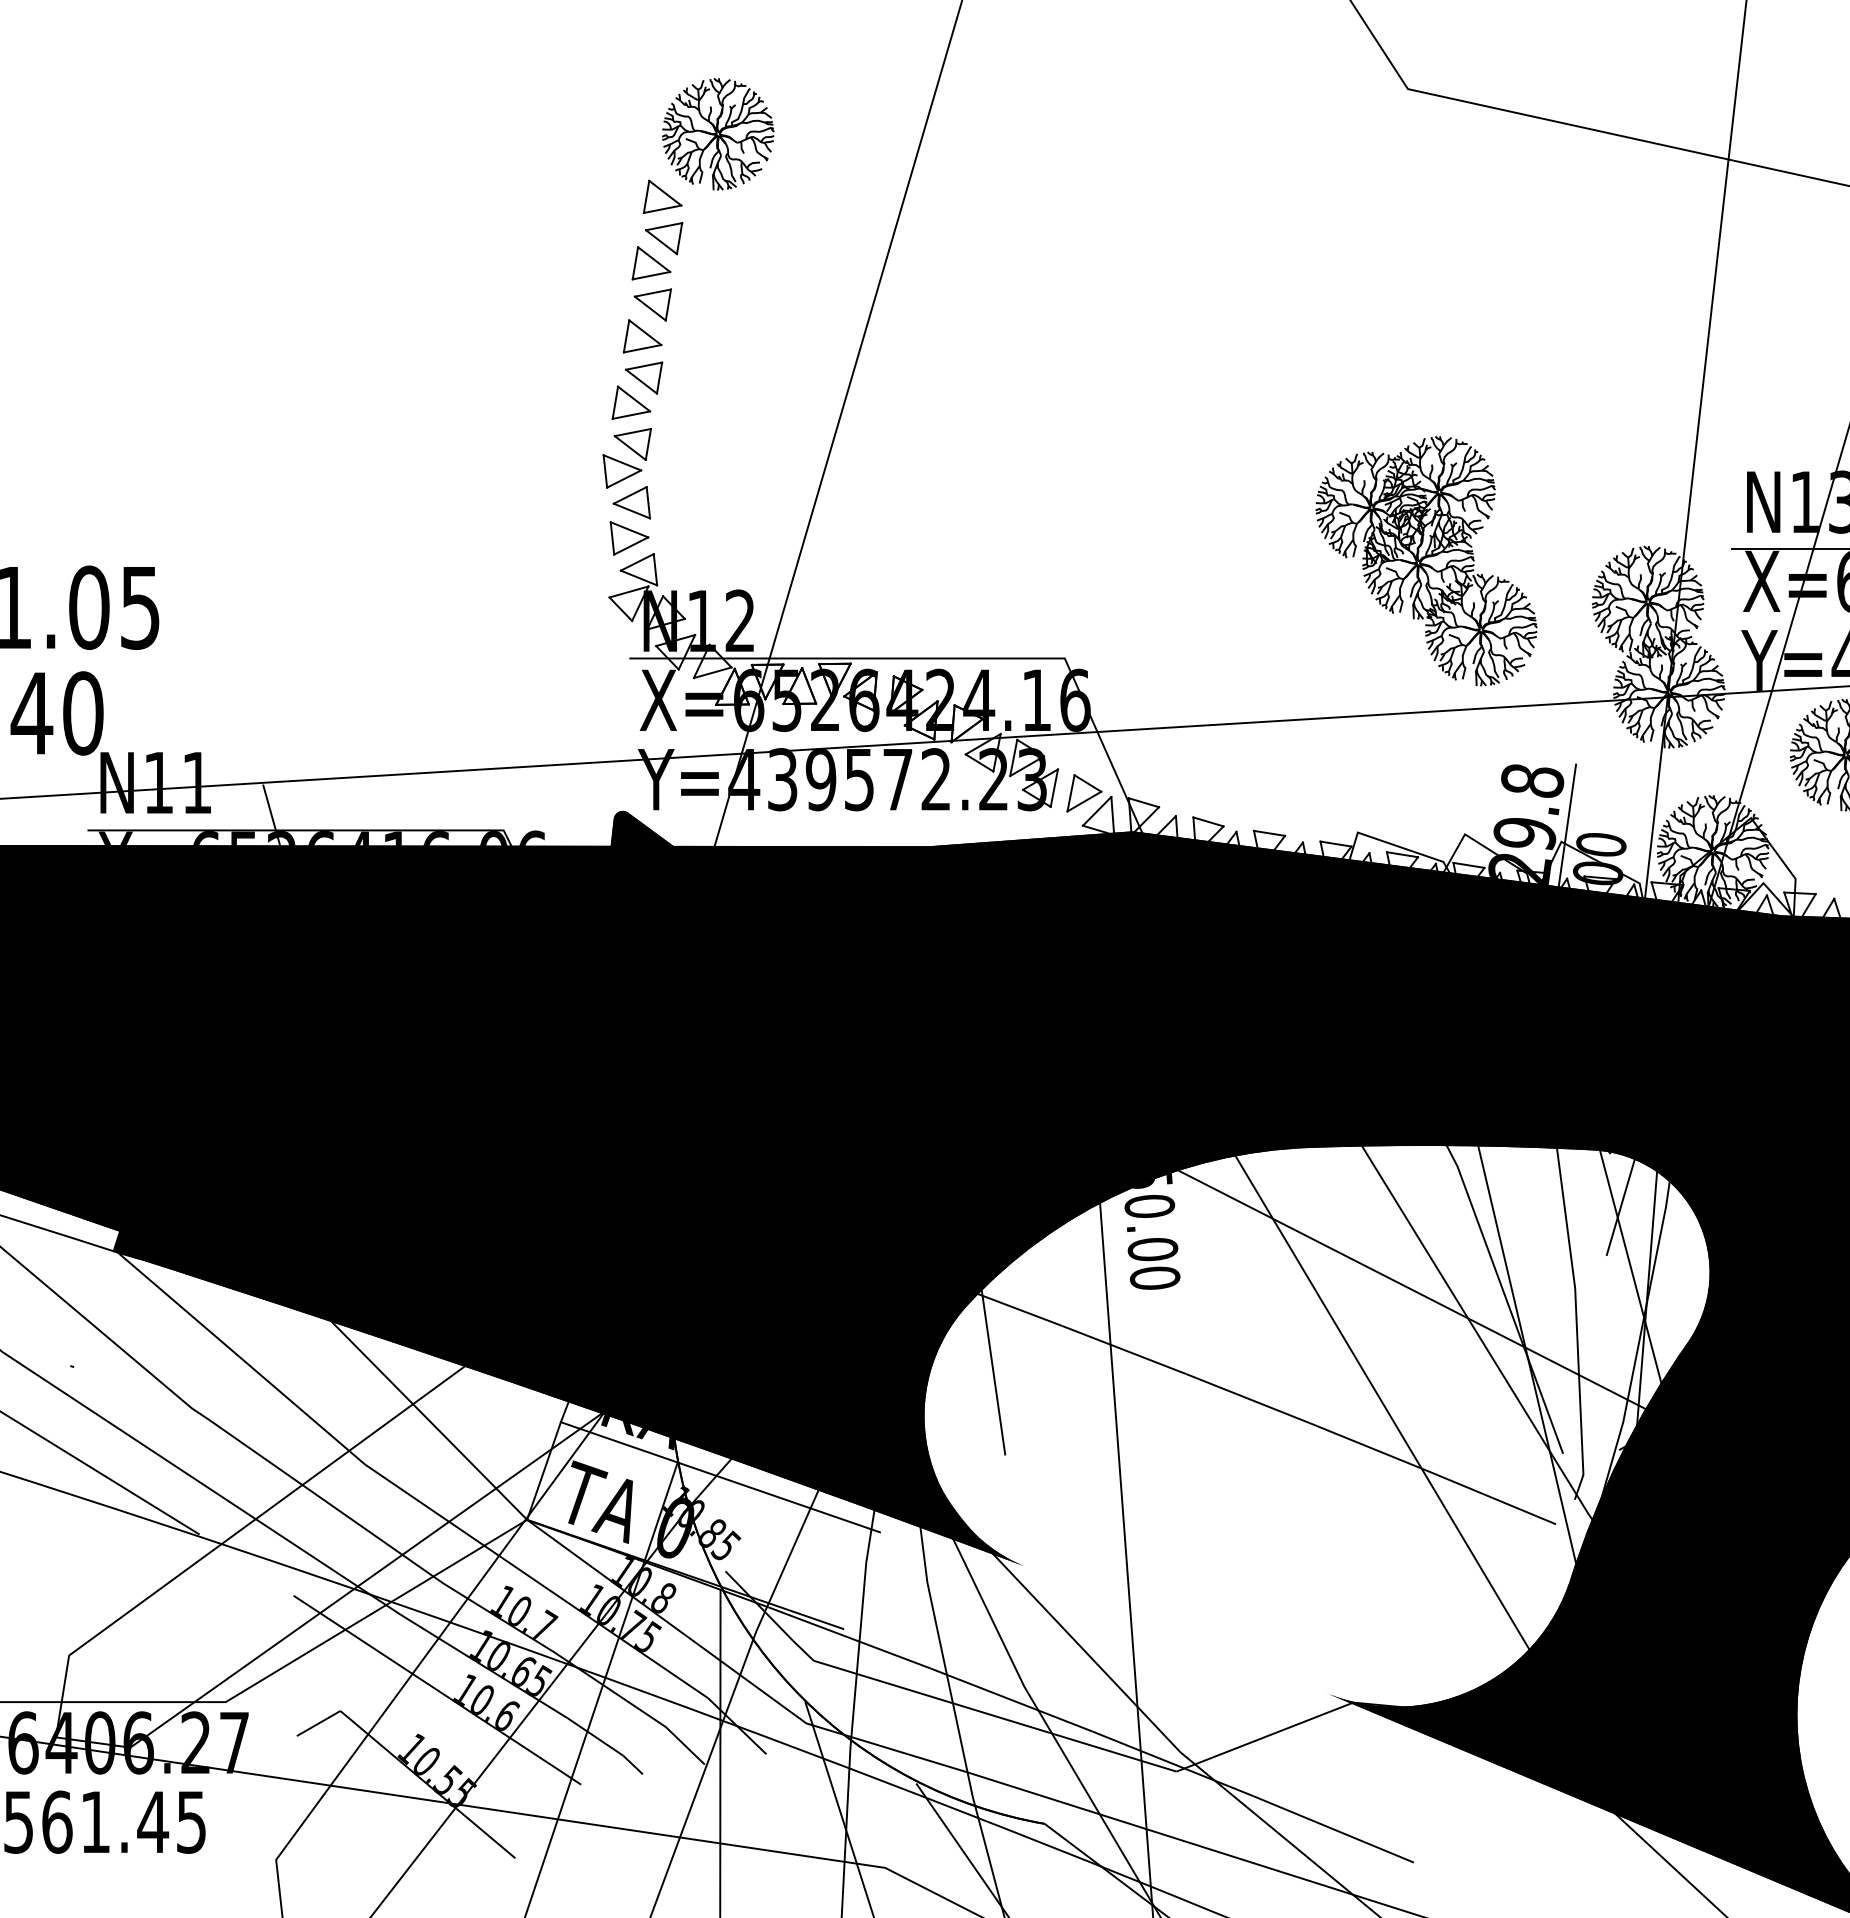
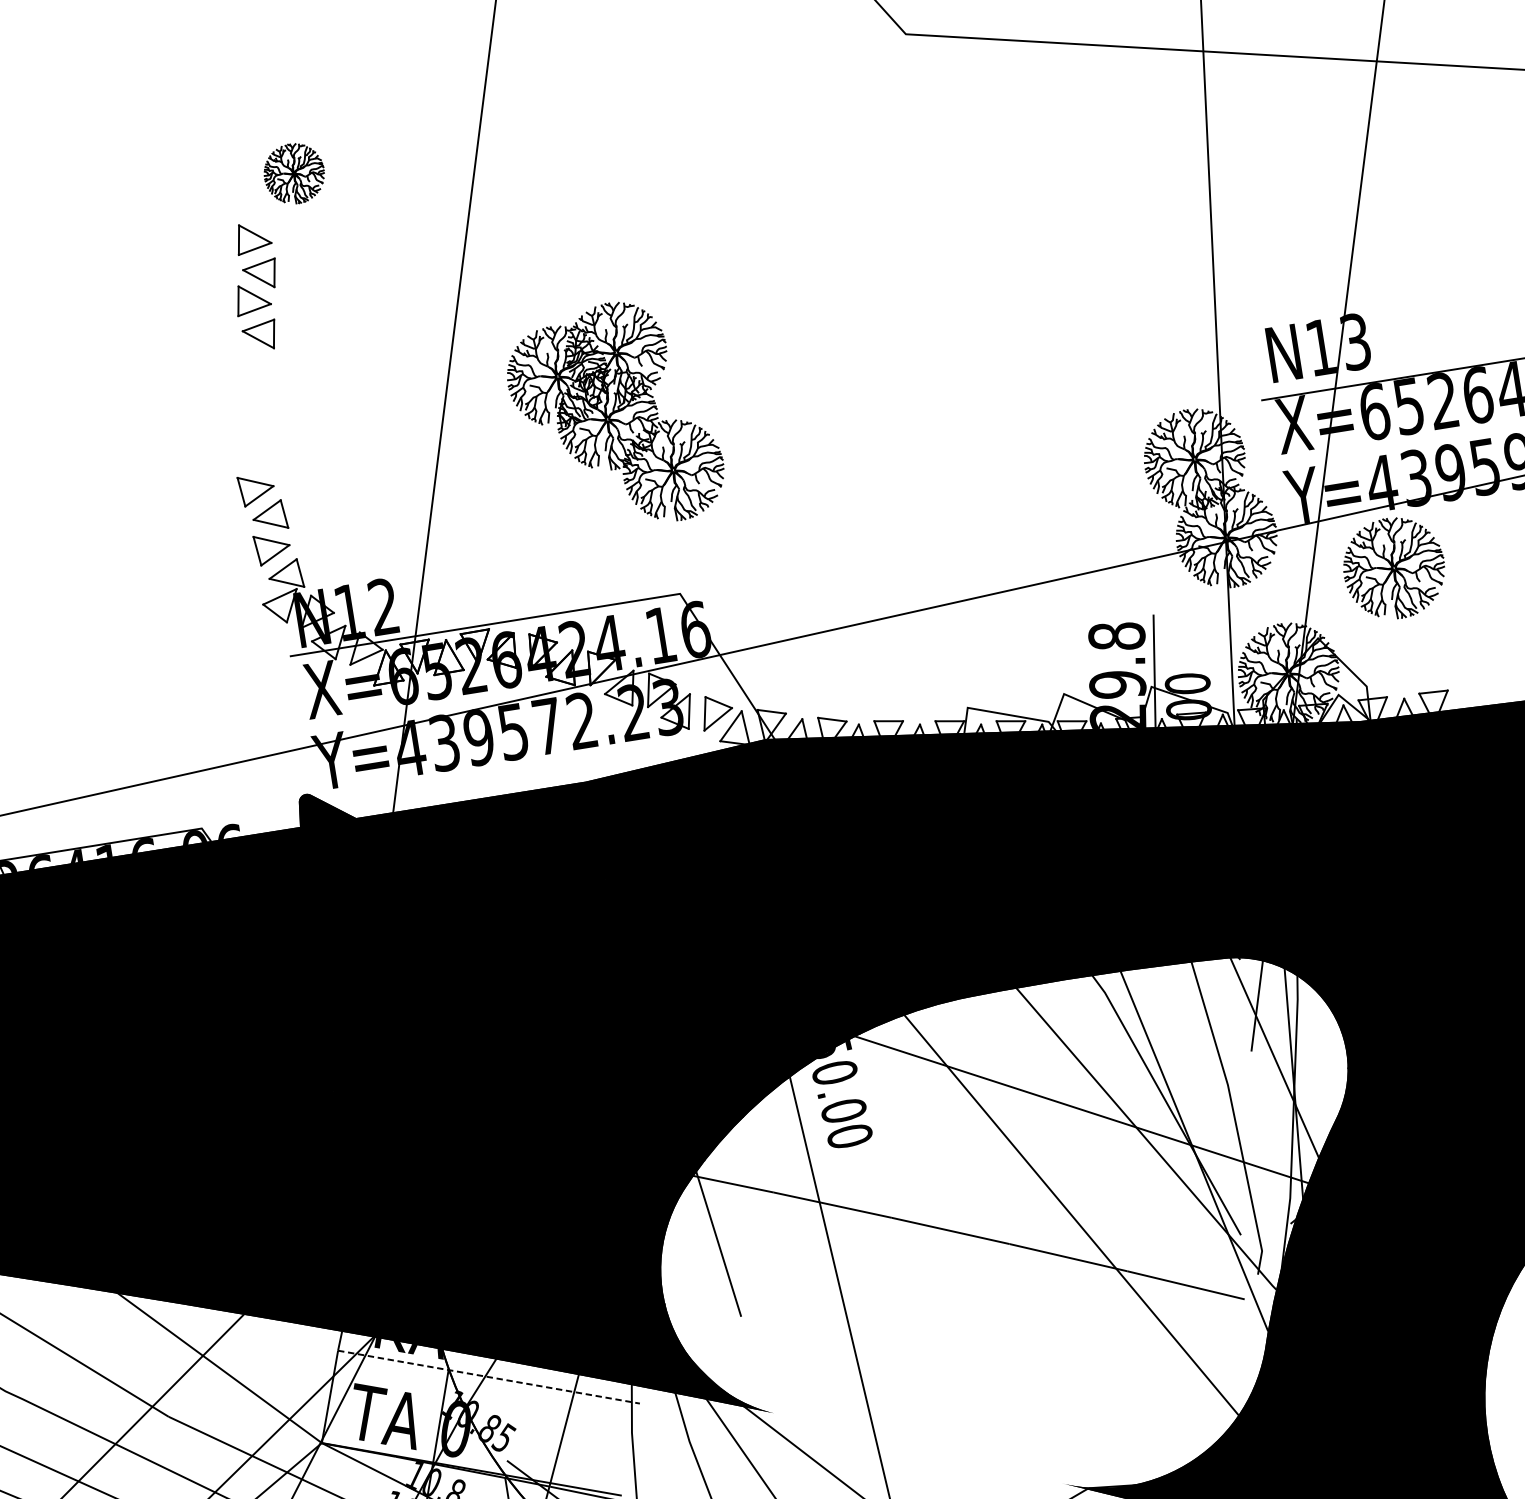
part: (718, 134) -> (294, 173), size x0.6
part: (640, 382) -> (260, 407), removed
part: (1426, 561) -> (614, 416), moved
line: (720, 1477) -> (489, 1377), solid -> dashed

